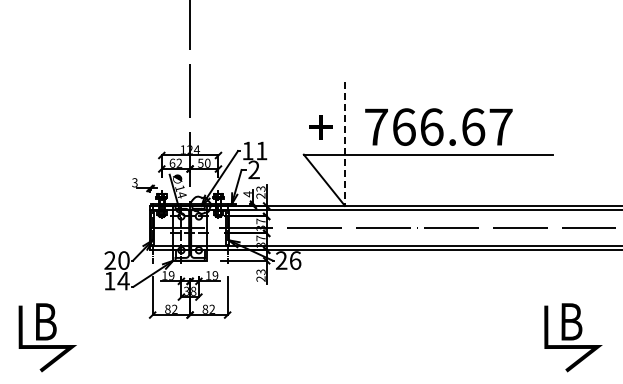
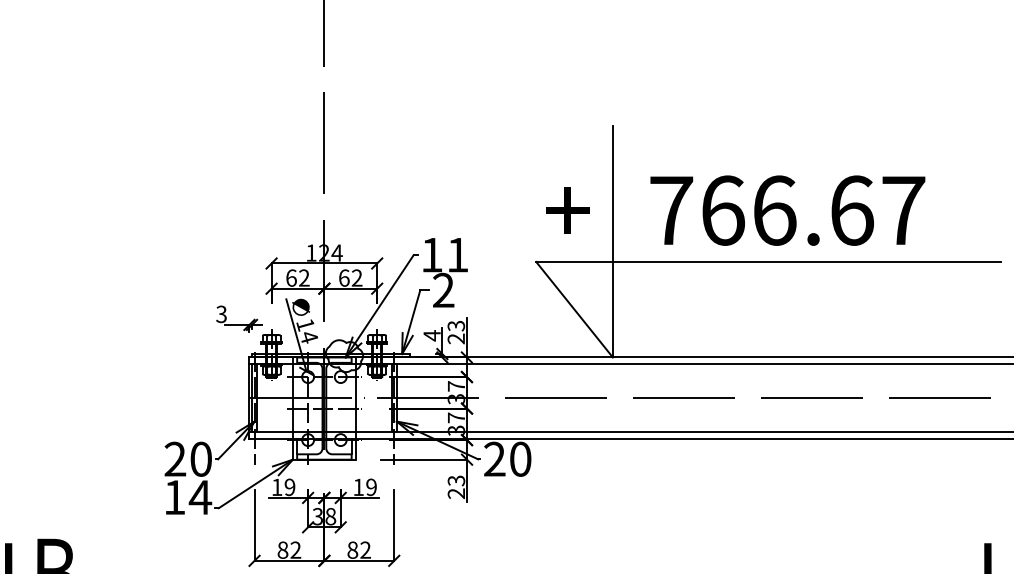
line: (345, 144) -> (613, 243), dashed -> solid
text: (204, 162) -> (351, 276), 50 -> 62
text: (295, 260) -> (520, 459), 26 -> 20

